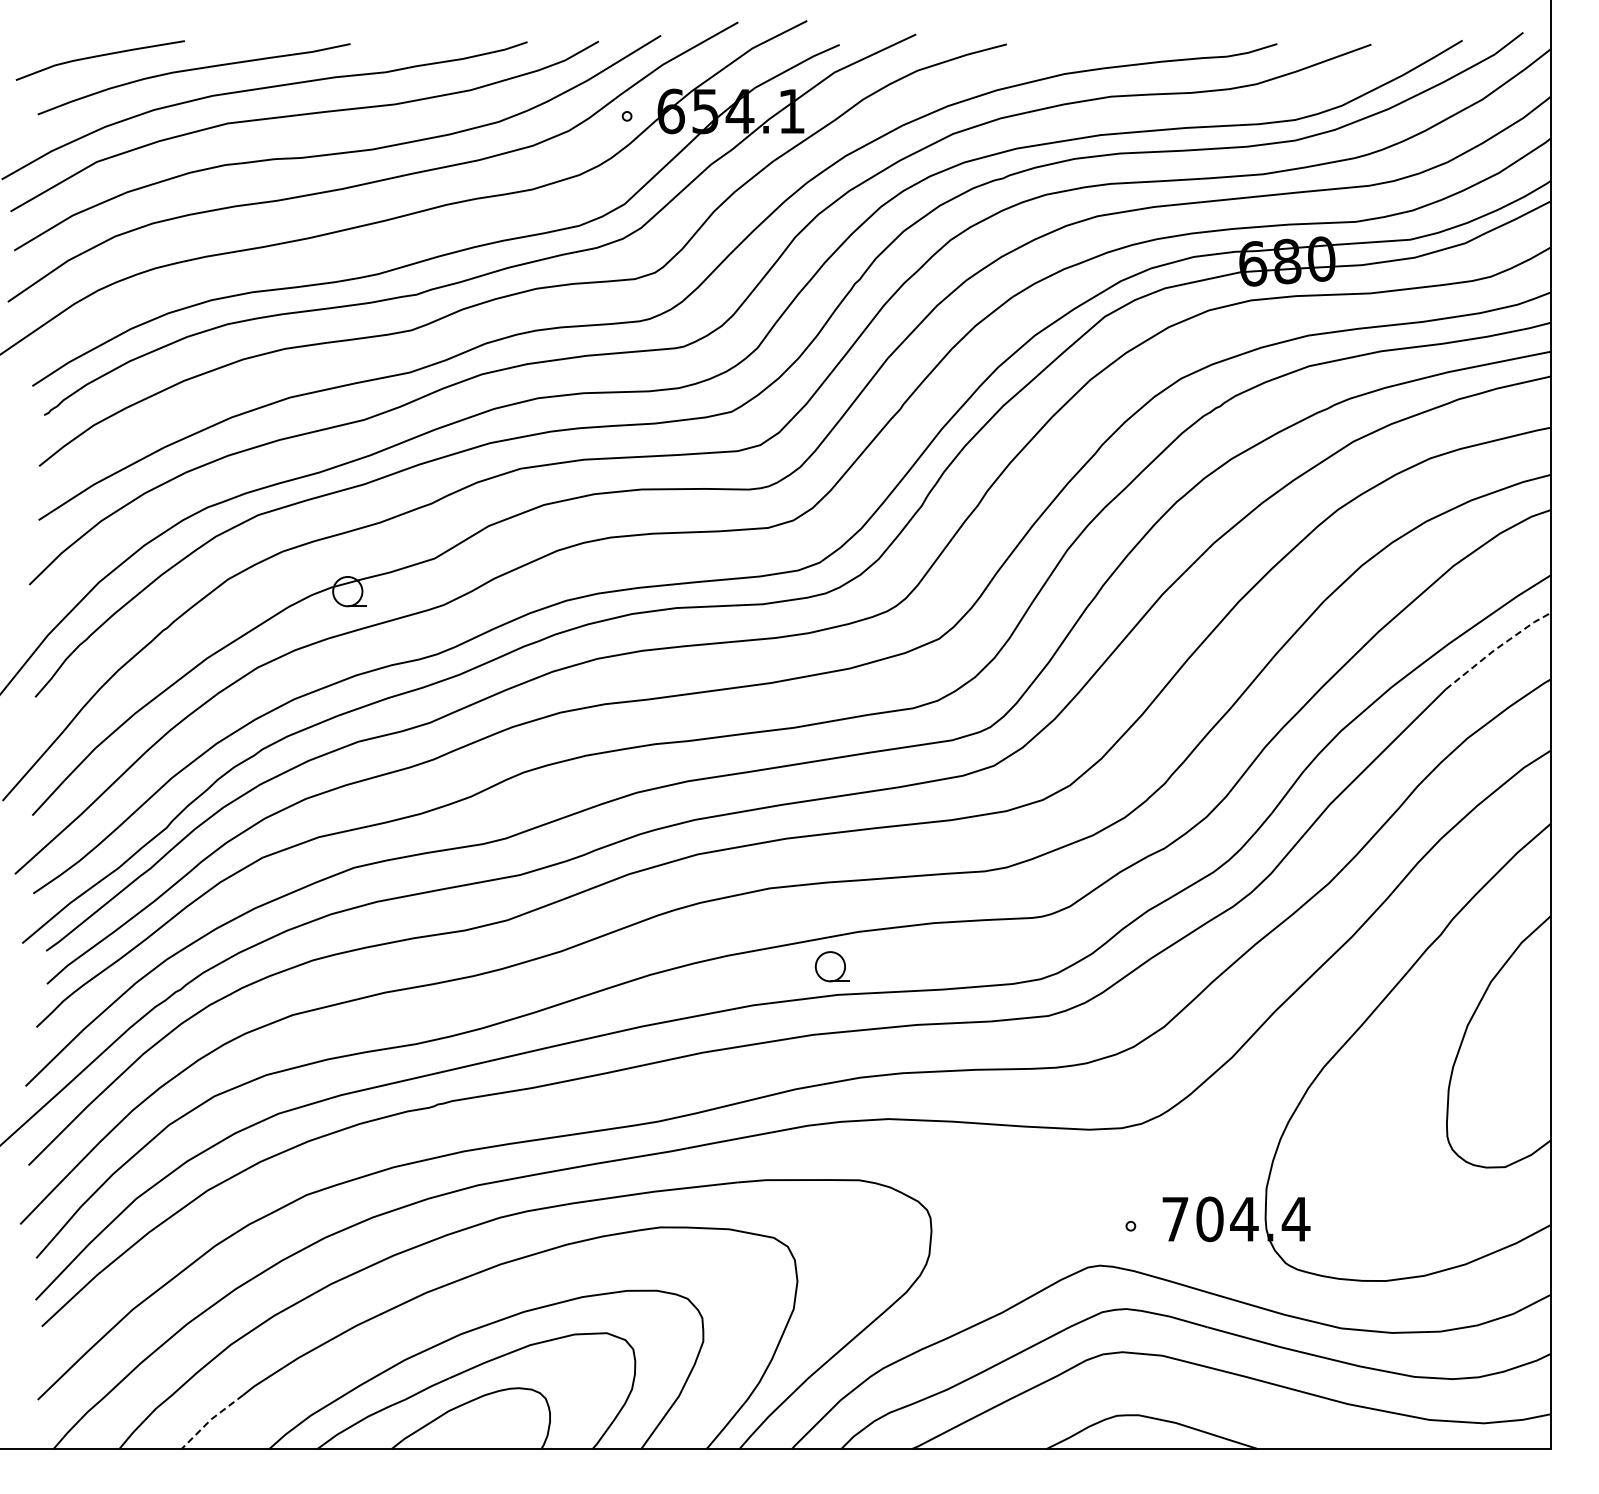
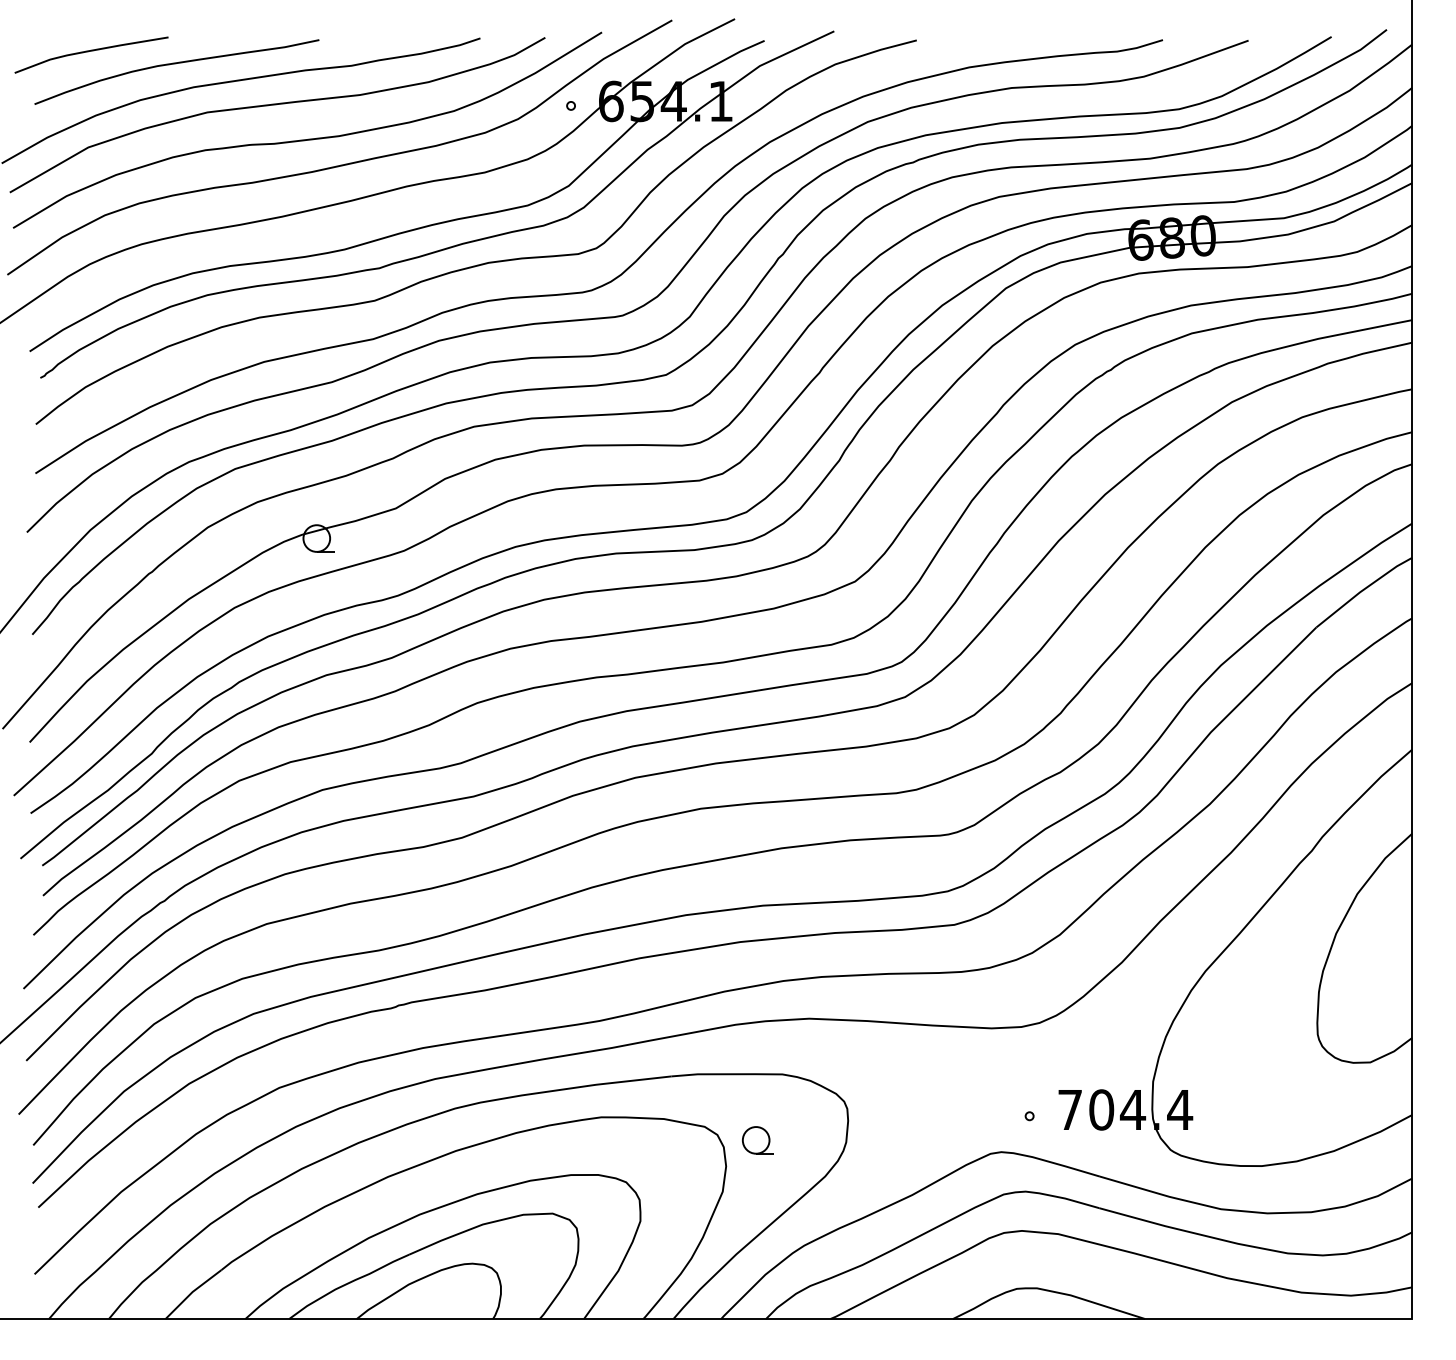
line: (1497, 648) -> (1363, 590), dashed -> solid
part: (831, 966) -> (757, 1140), moved
line: (210, 1419) -> (191, 1292), dashed -> solid

